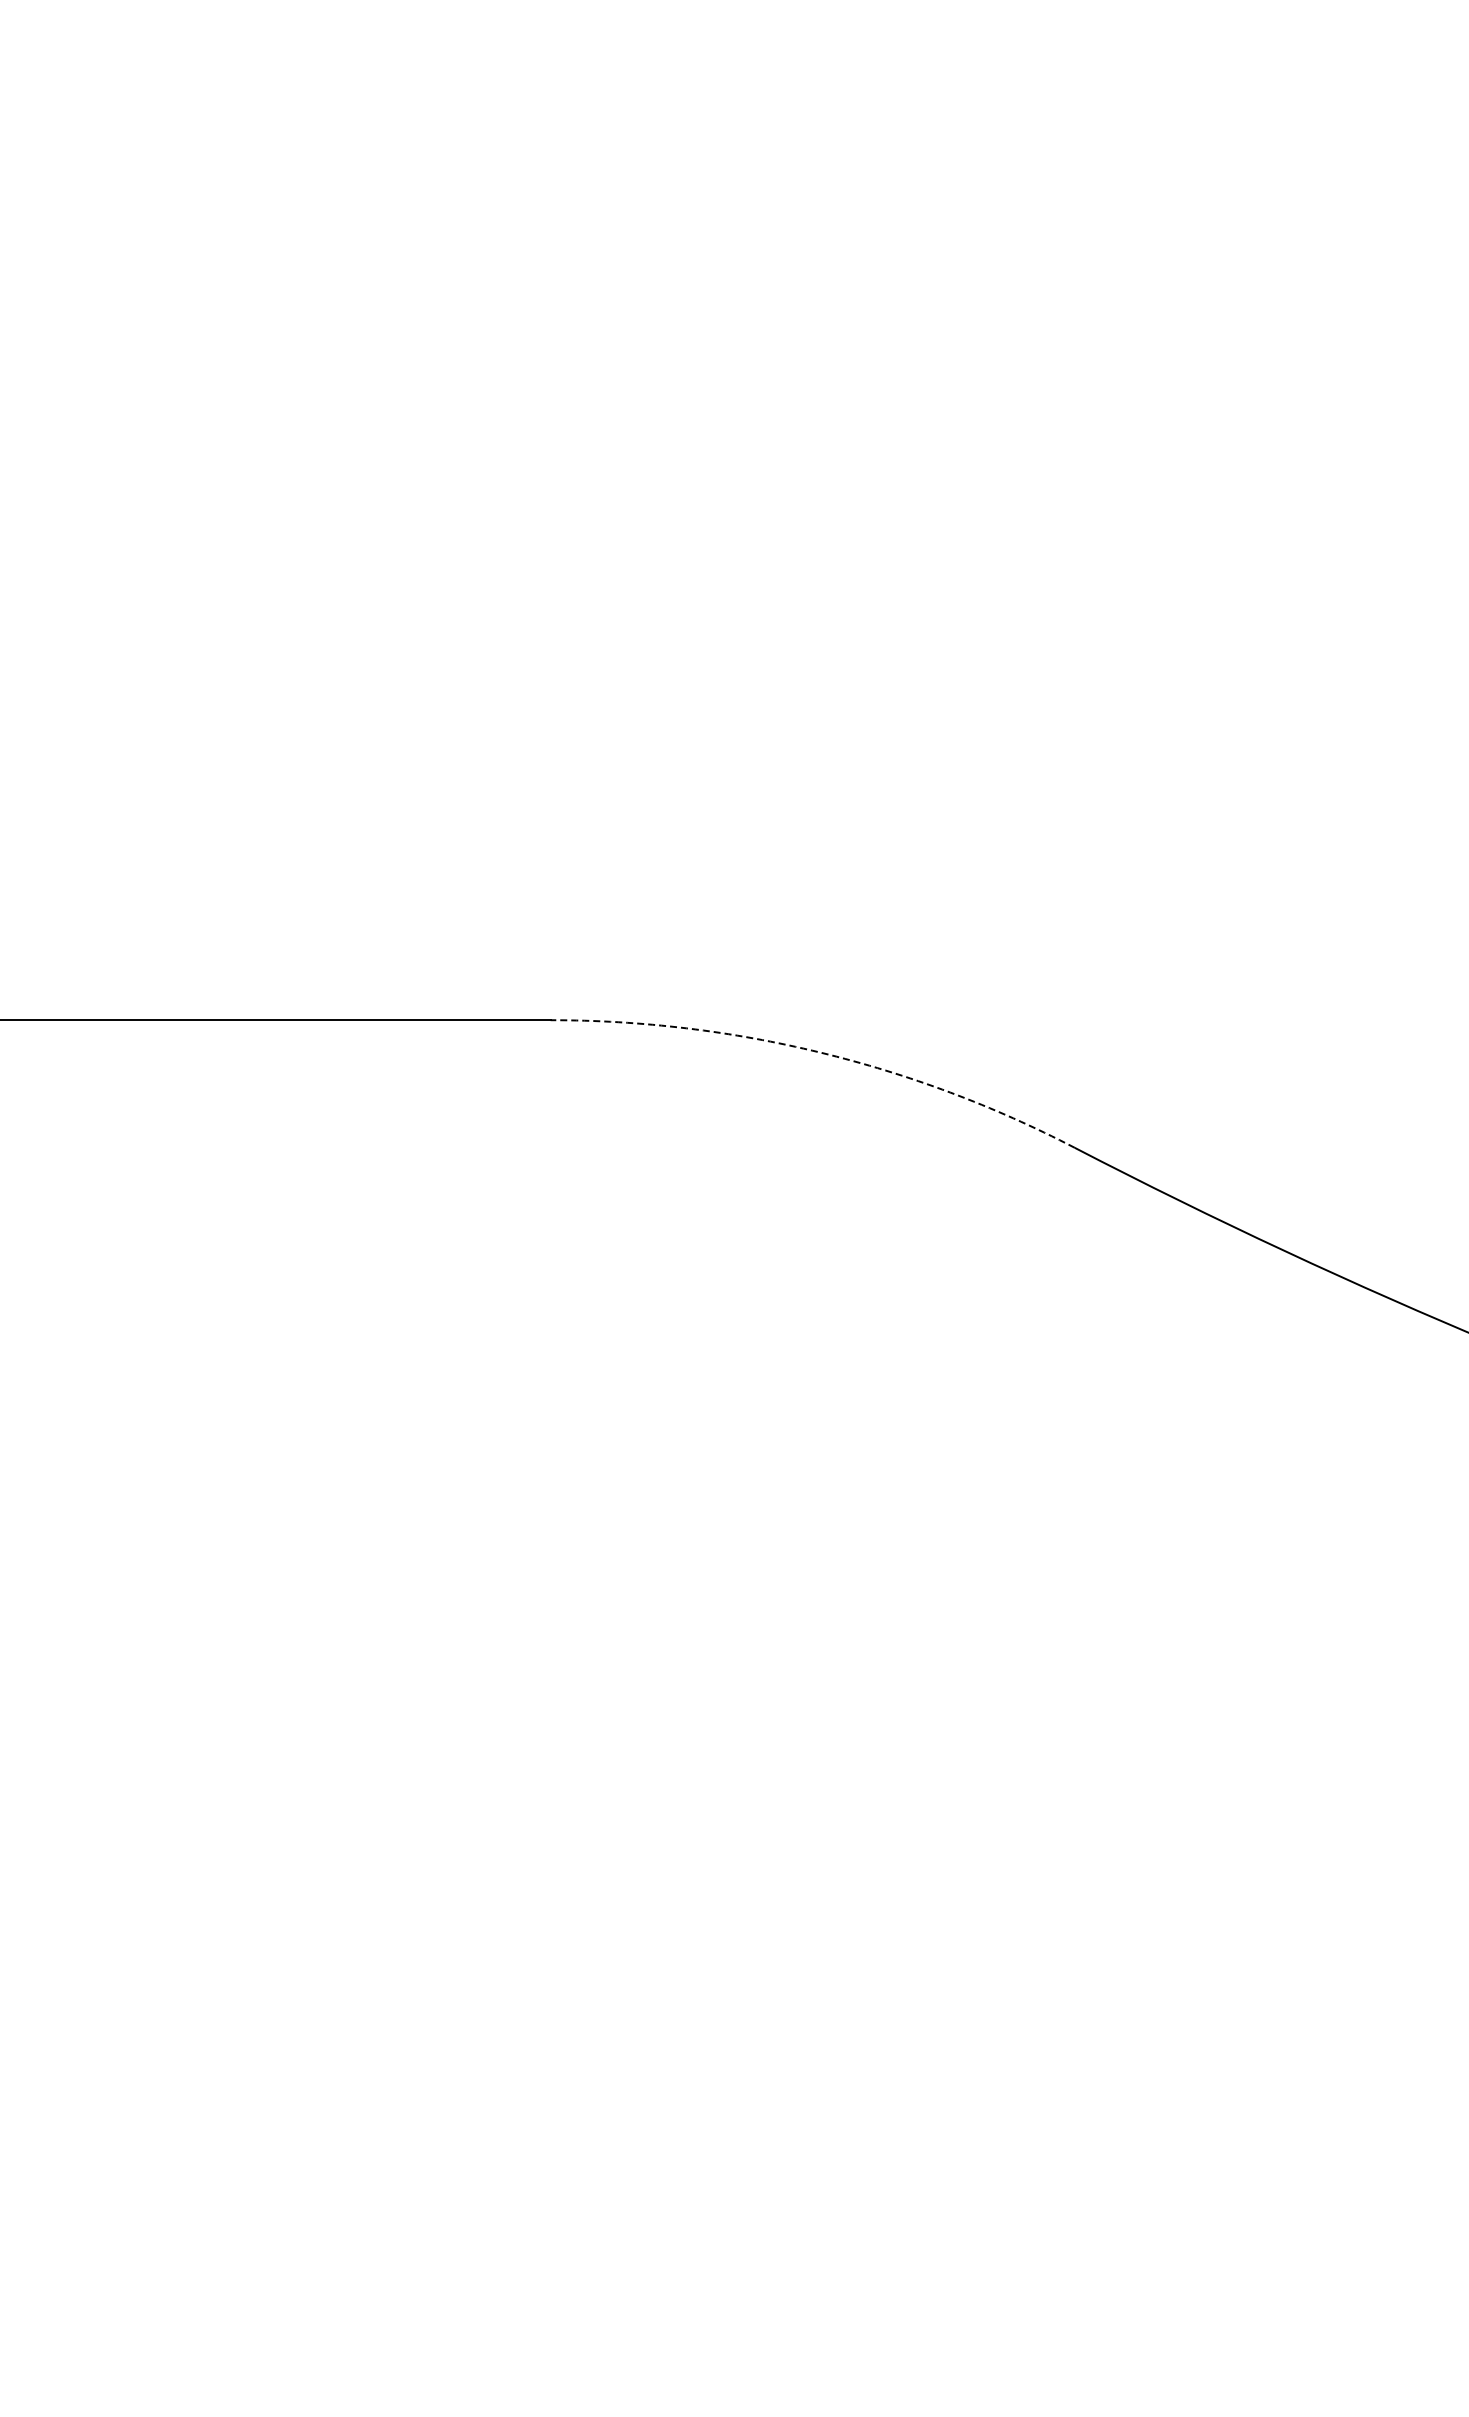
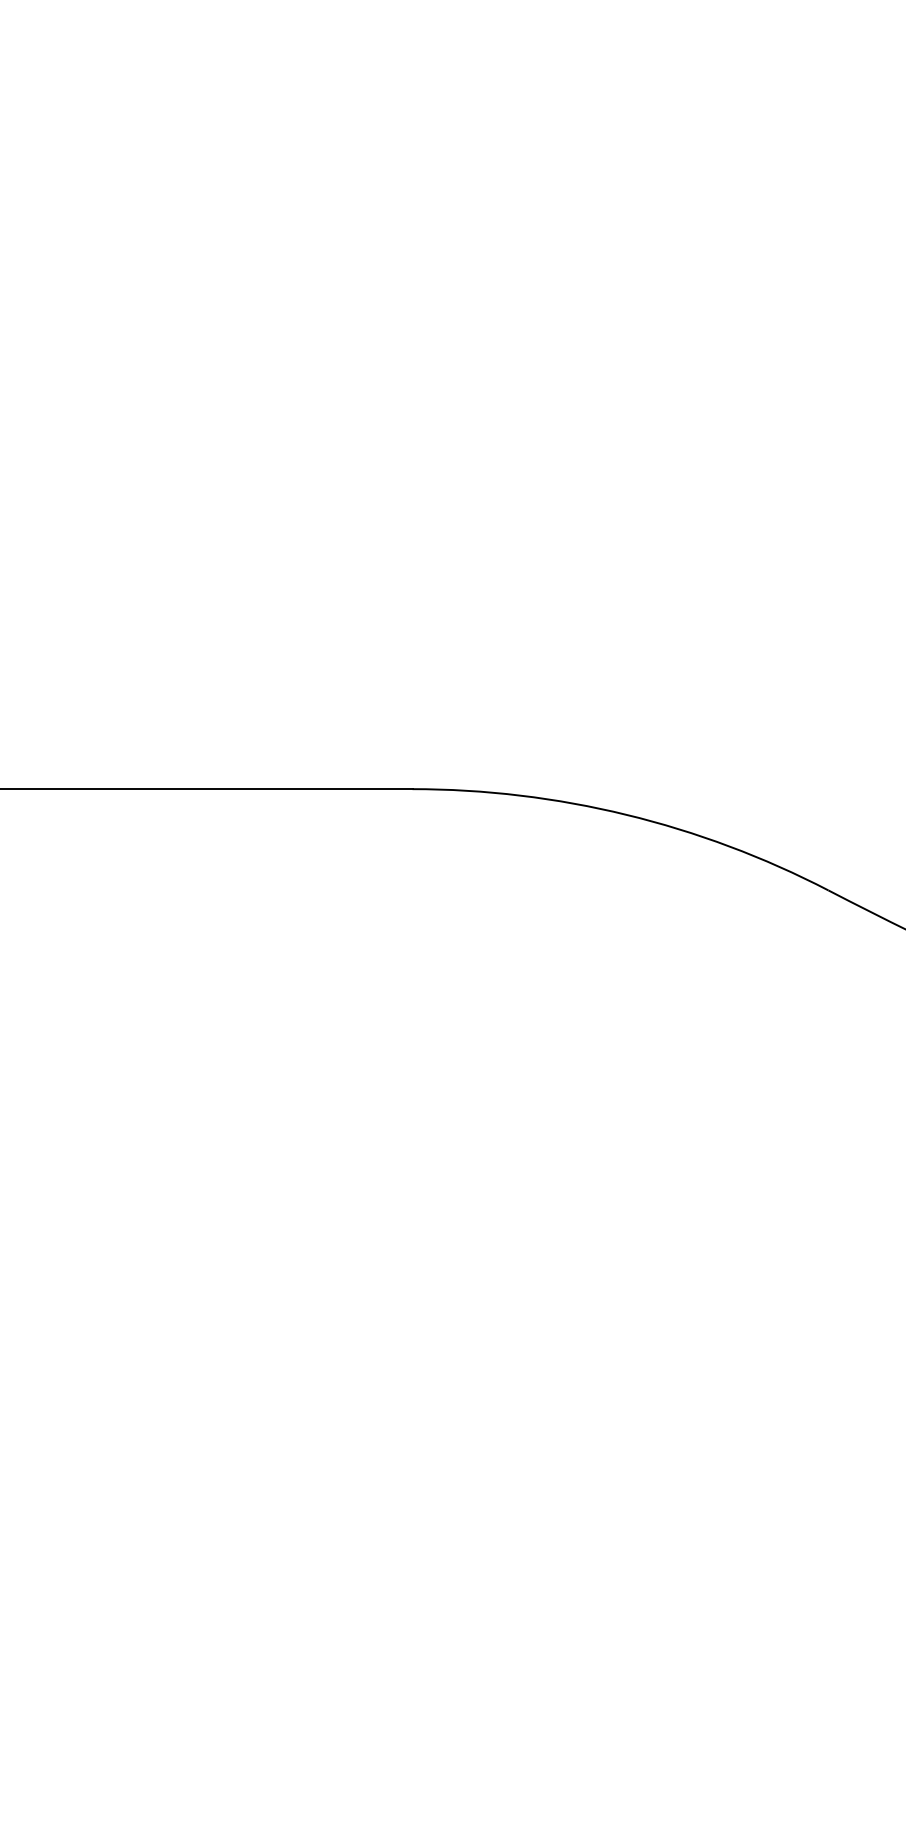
arc: (820, 1052) -> (626, 814), dashed -> solid

